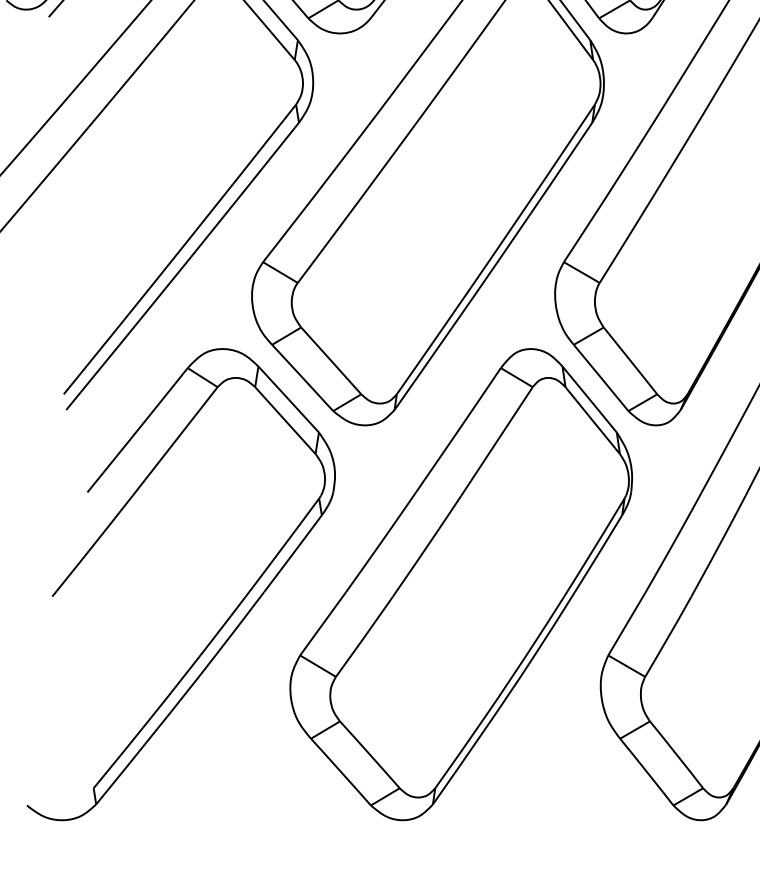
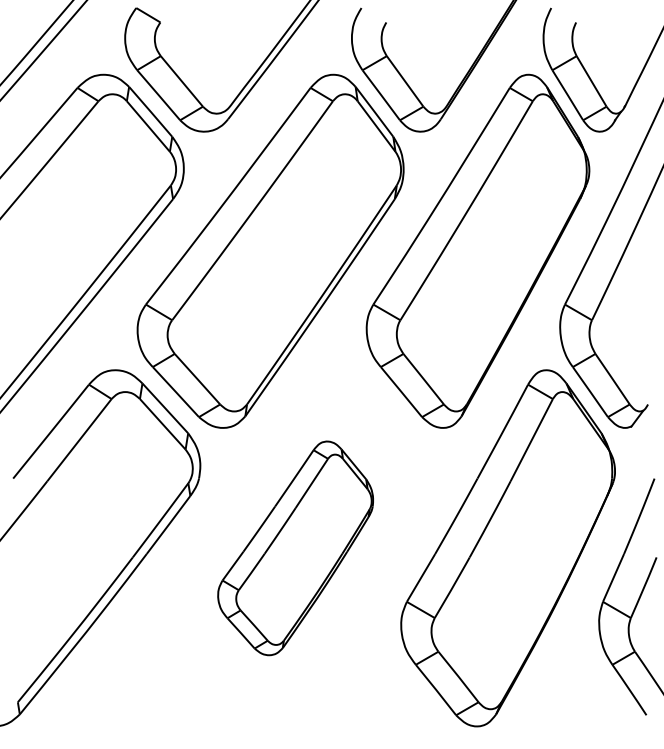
part: (460, 584) -> (295, 548), size x0.6

